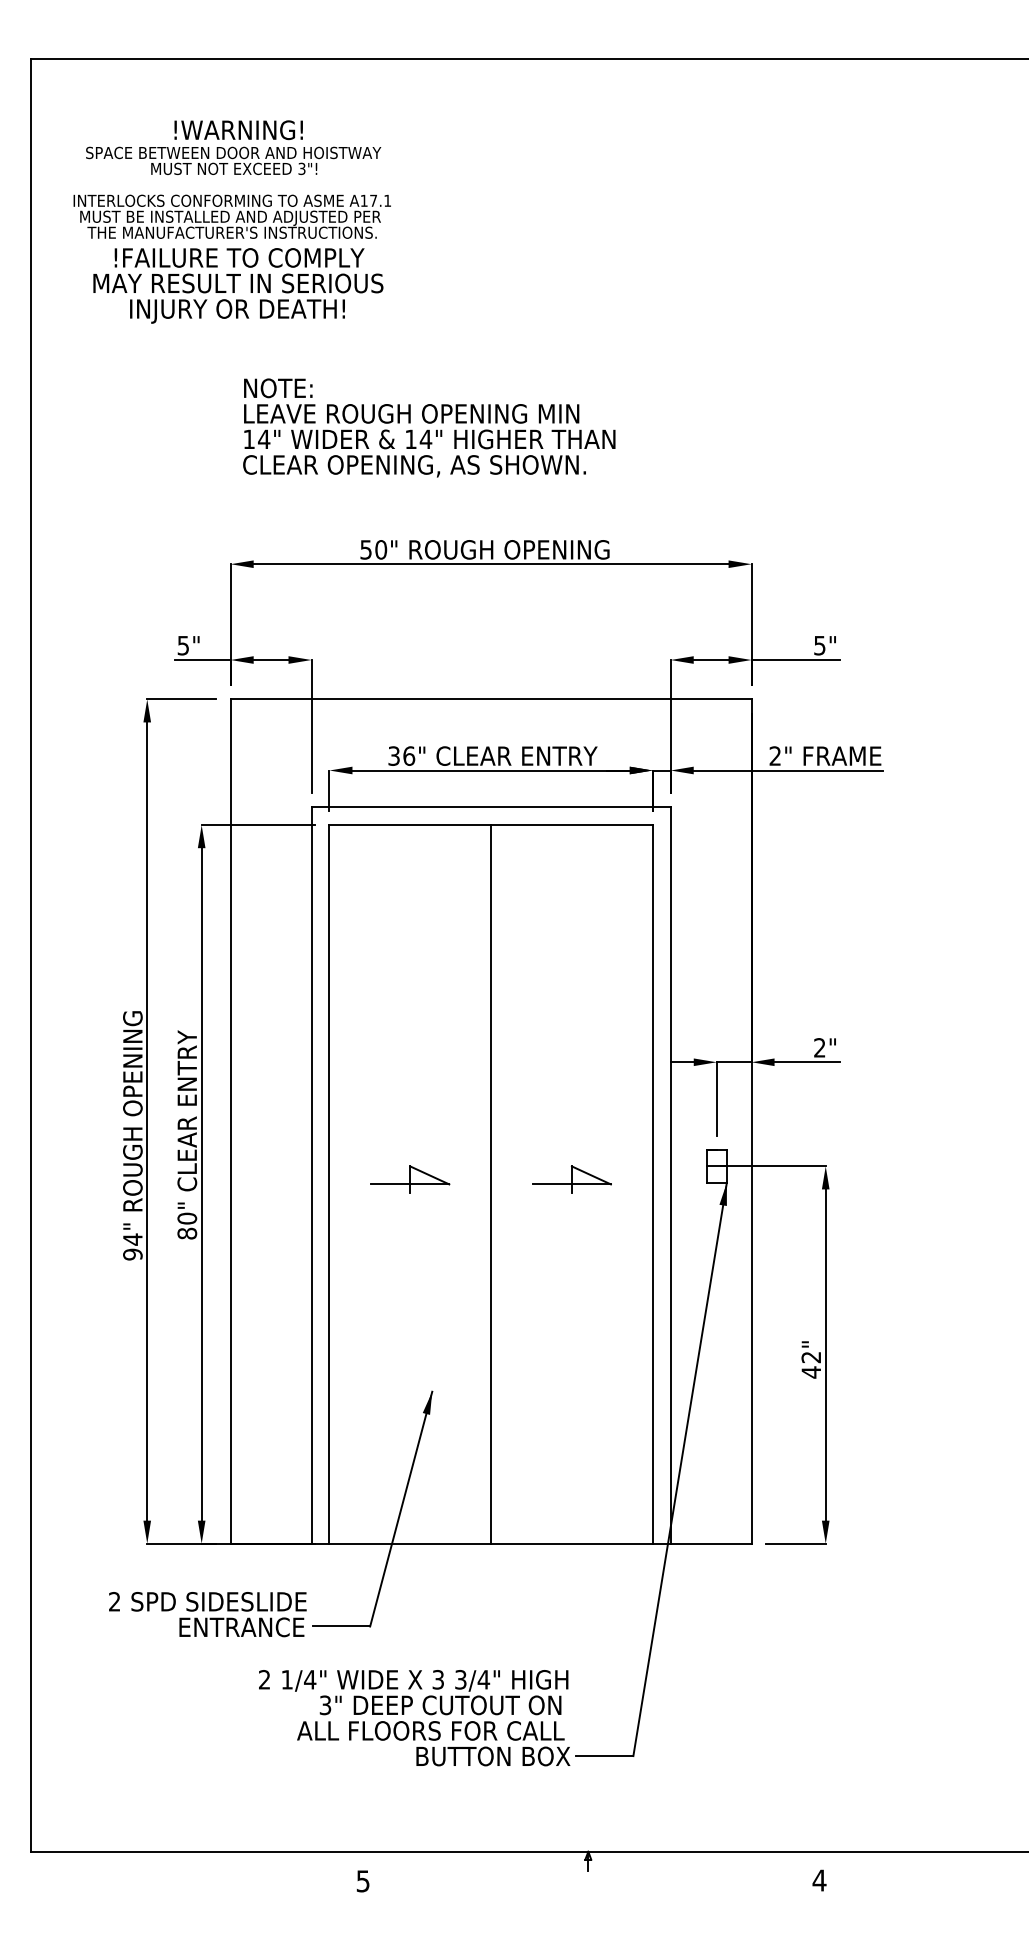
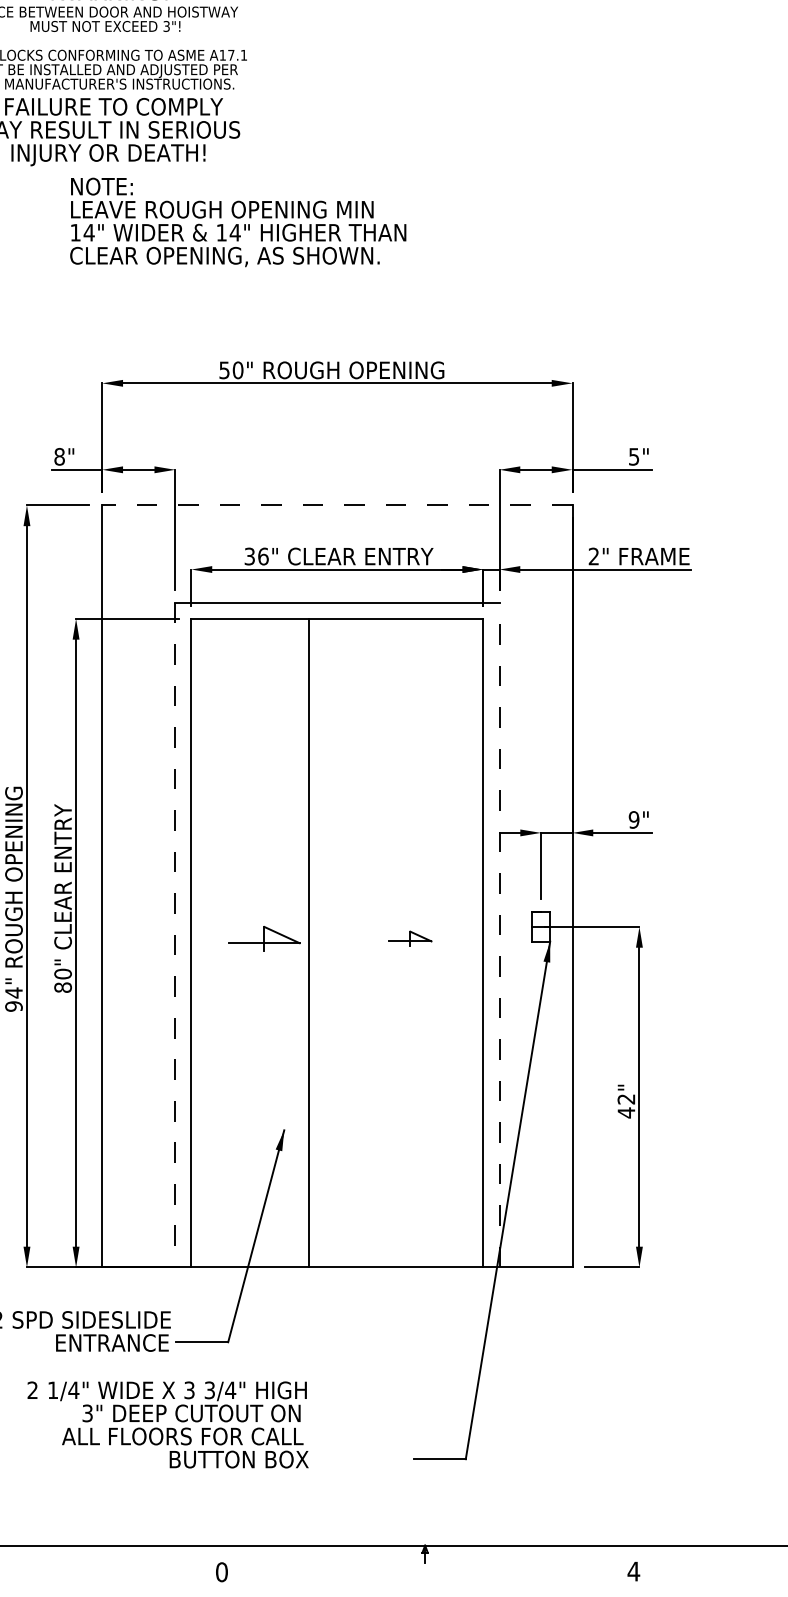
text: (429, 427) -> (238, 221), moved
text: (183, 645) -> (59, 456), 5" -> 8"
line: (490, 699) -> (336, 505), solid -> dashed
text: (819, 1047) -> (633, 819), 2" -> 9"
line: (670, 1174) -> (499, 934), solid -> dashed
line: (311, 1175) -> (175, 935), solid -> dashed
part: (571, 1179) -> (409, 938), size x0.6
line: (491, 1184) -> (308, 943), moved
text: (414, 1718) -> (168, 1425), moved
text: (362, 1881) -> (221, 1572), 5 -> 0

